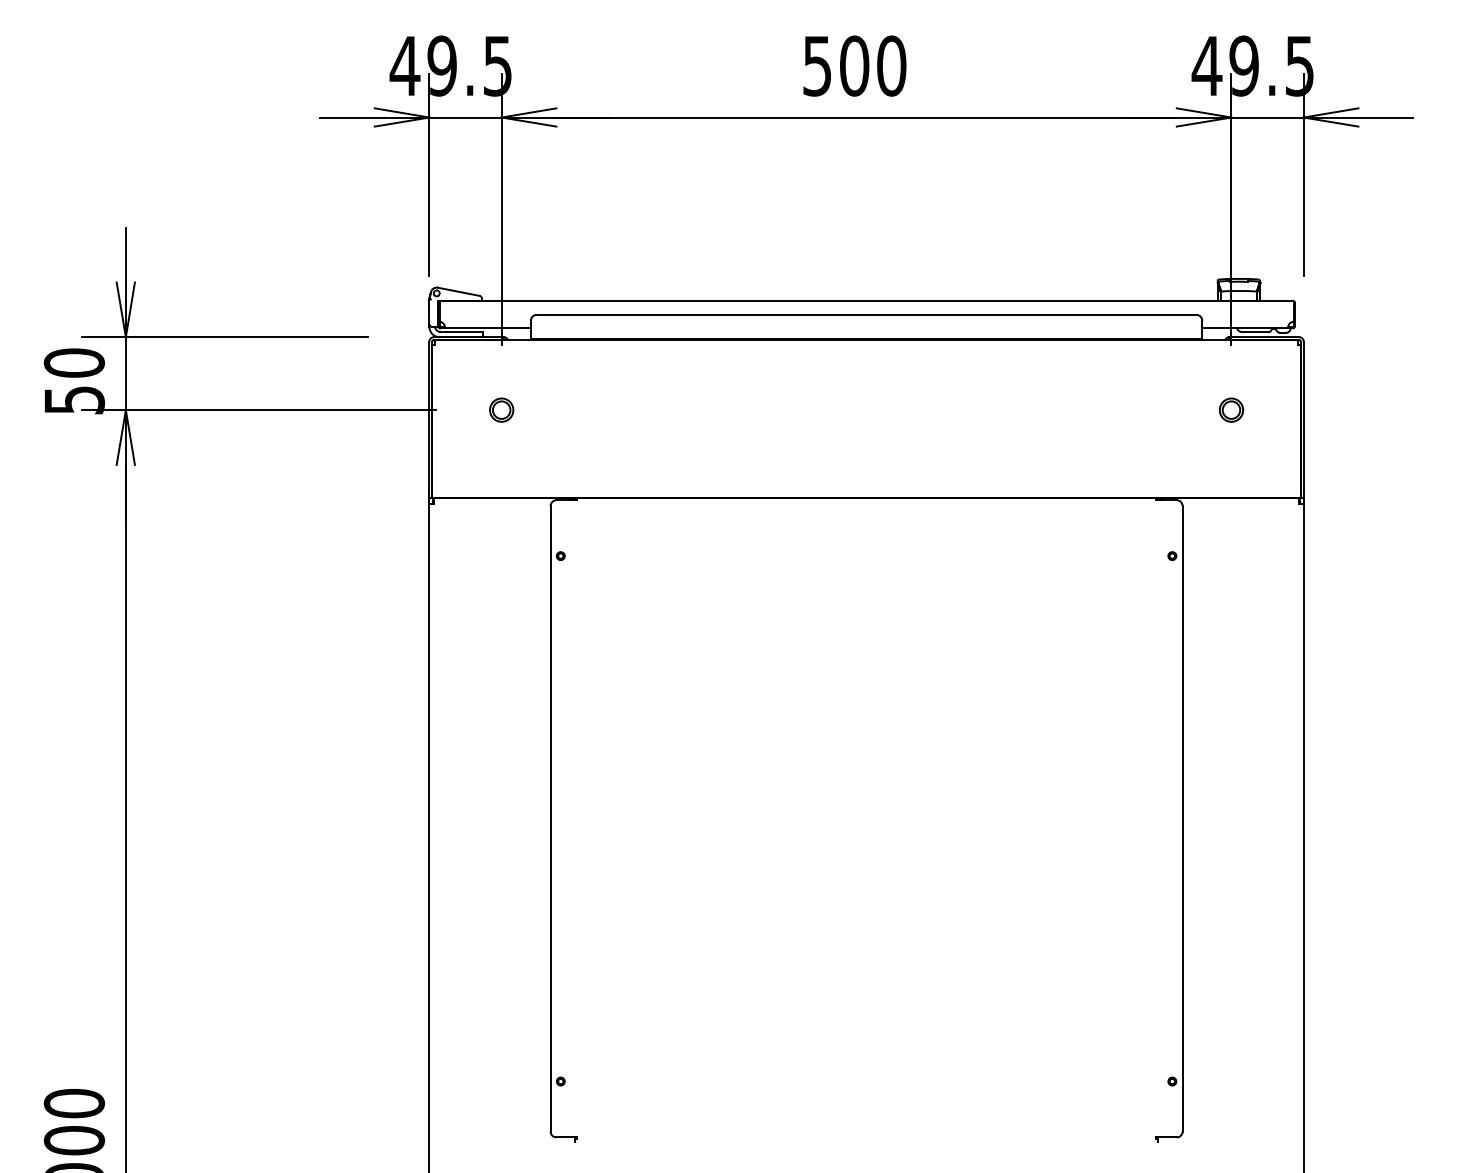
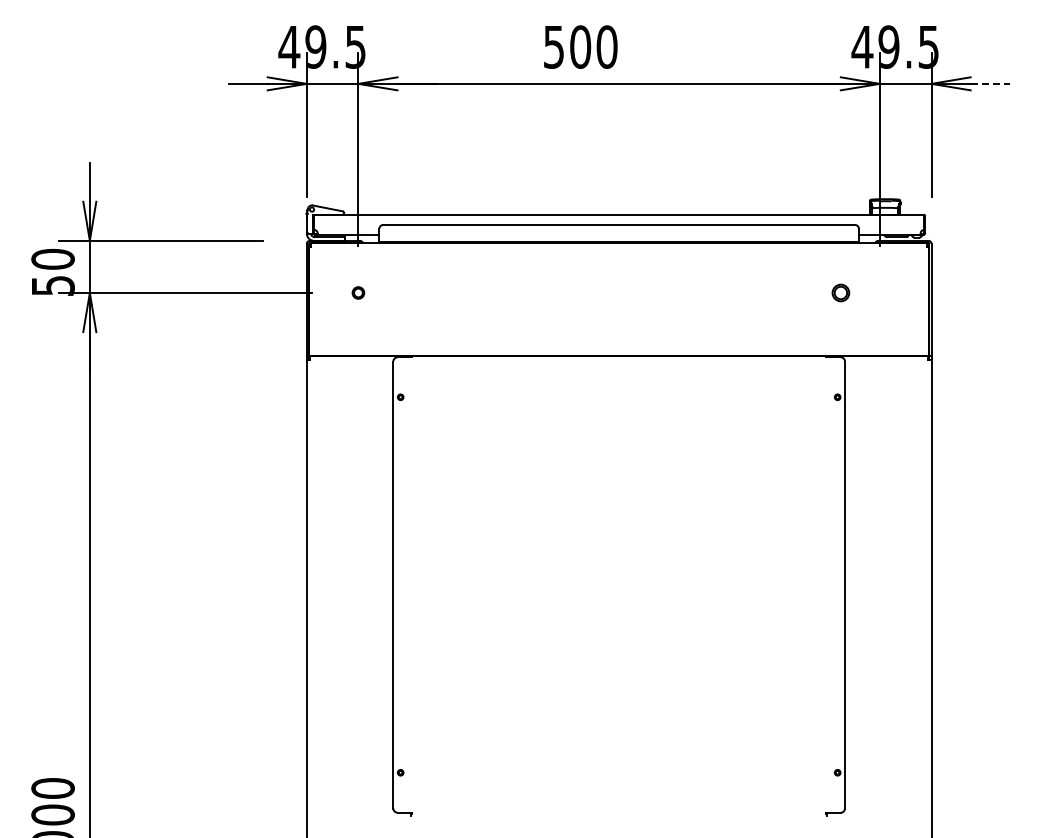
text: (854, 65) -> (580, 46), moved
line: (1386, 117) -> (990, 83), solid -> dashed
part: (501, 409) -> (358, 292), size x0.7
part: (1230, 409) -> (840, 292), moved

